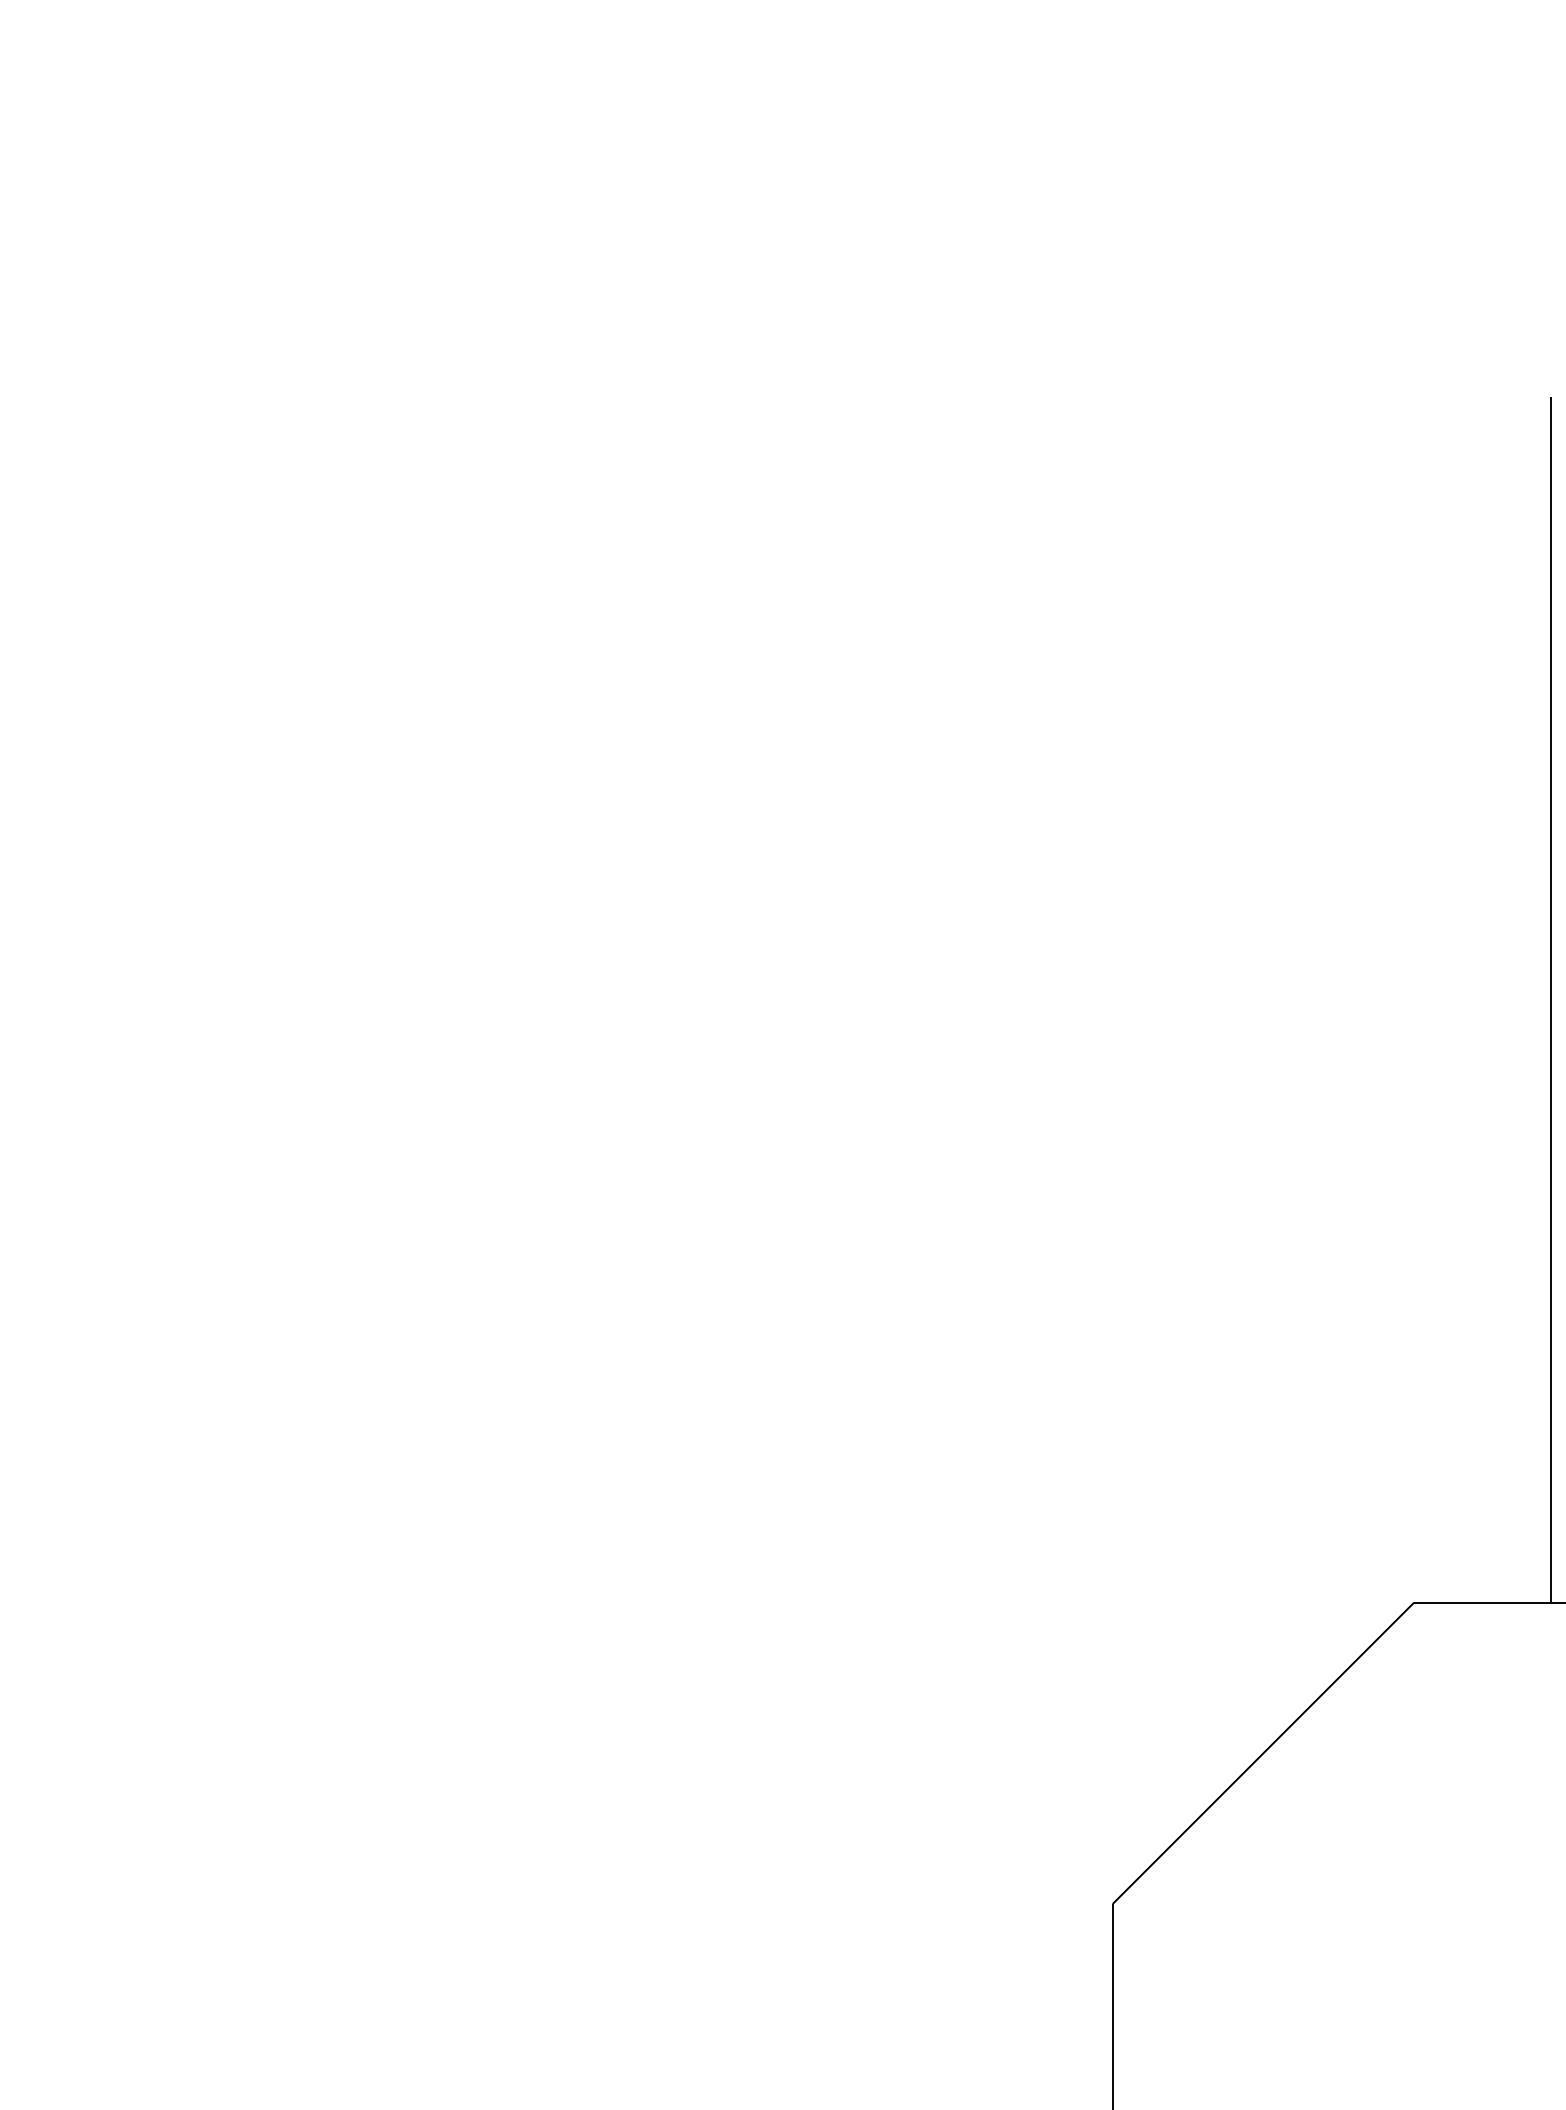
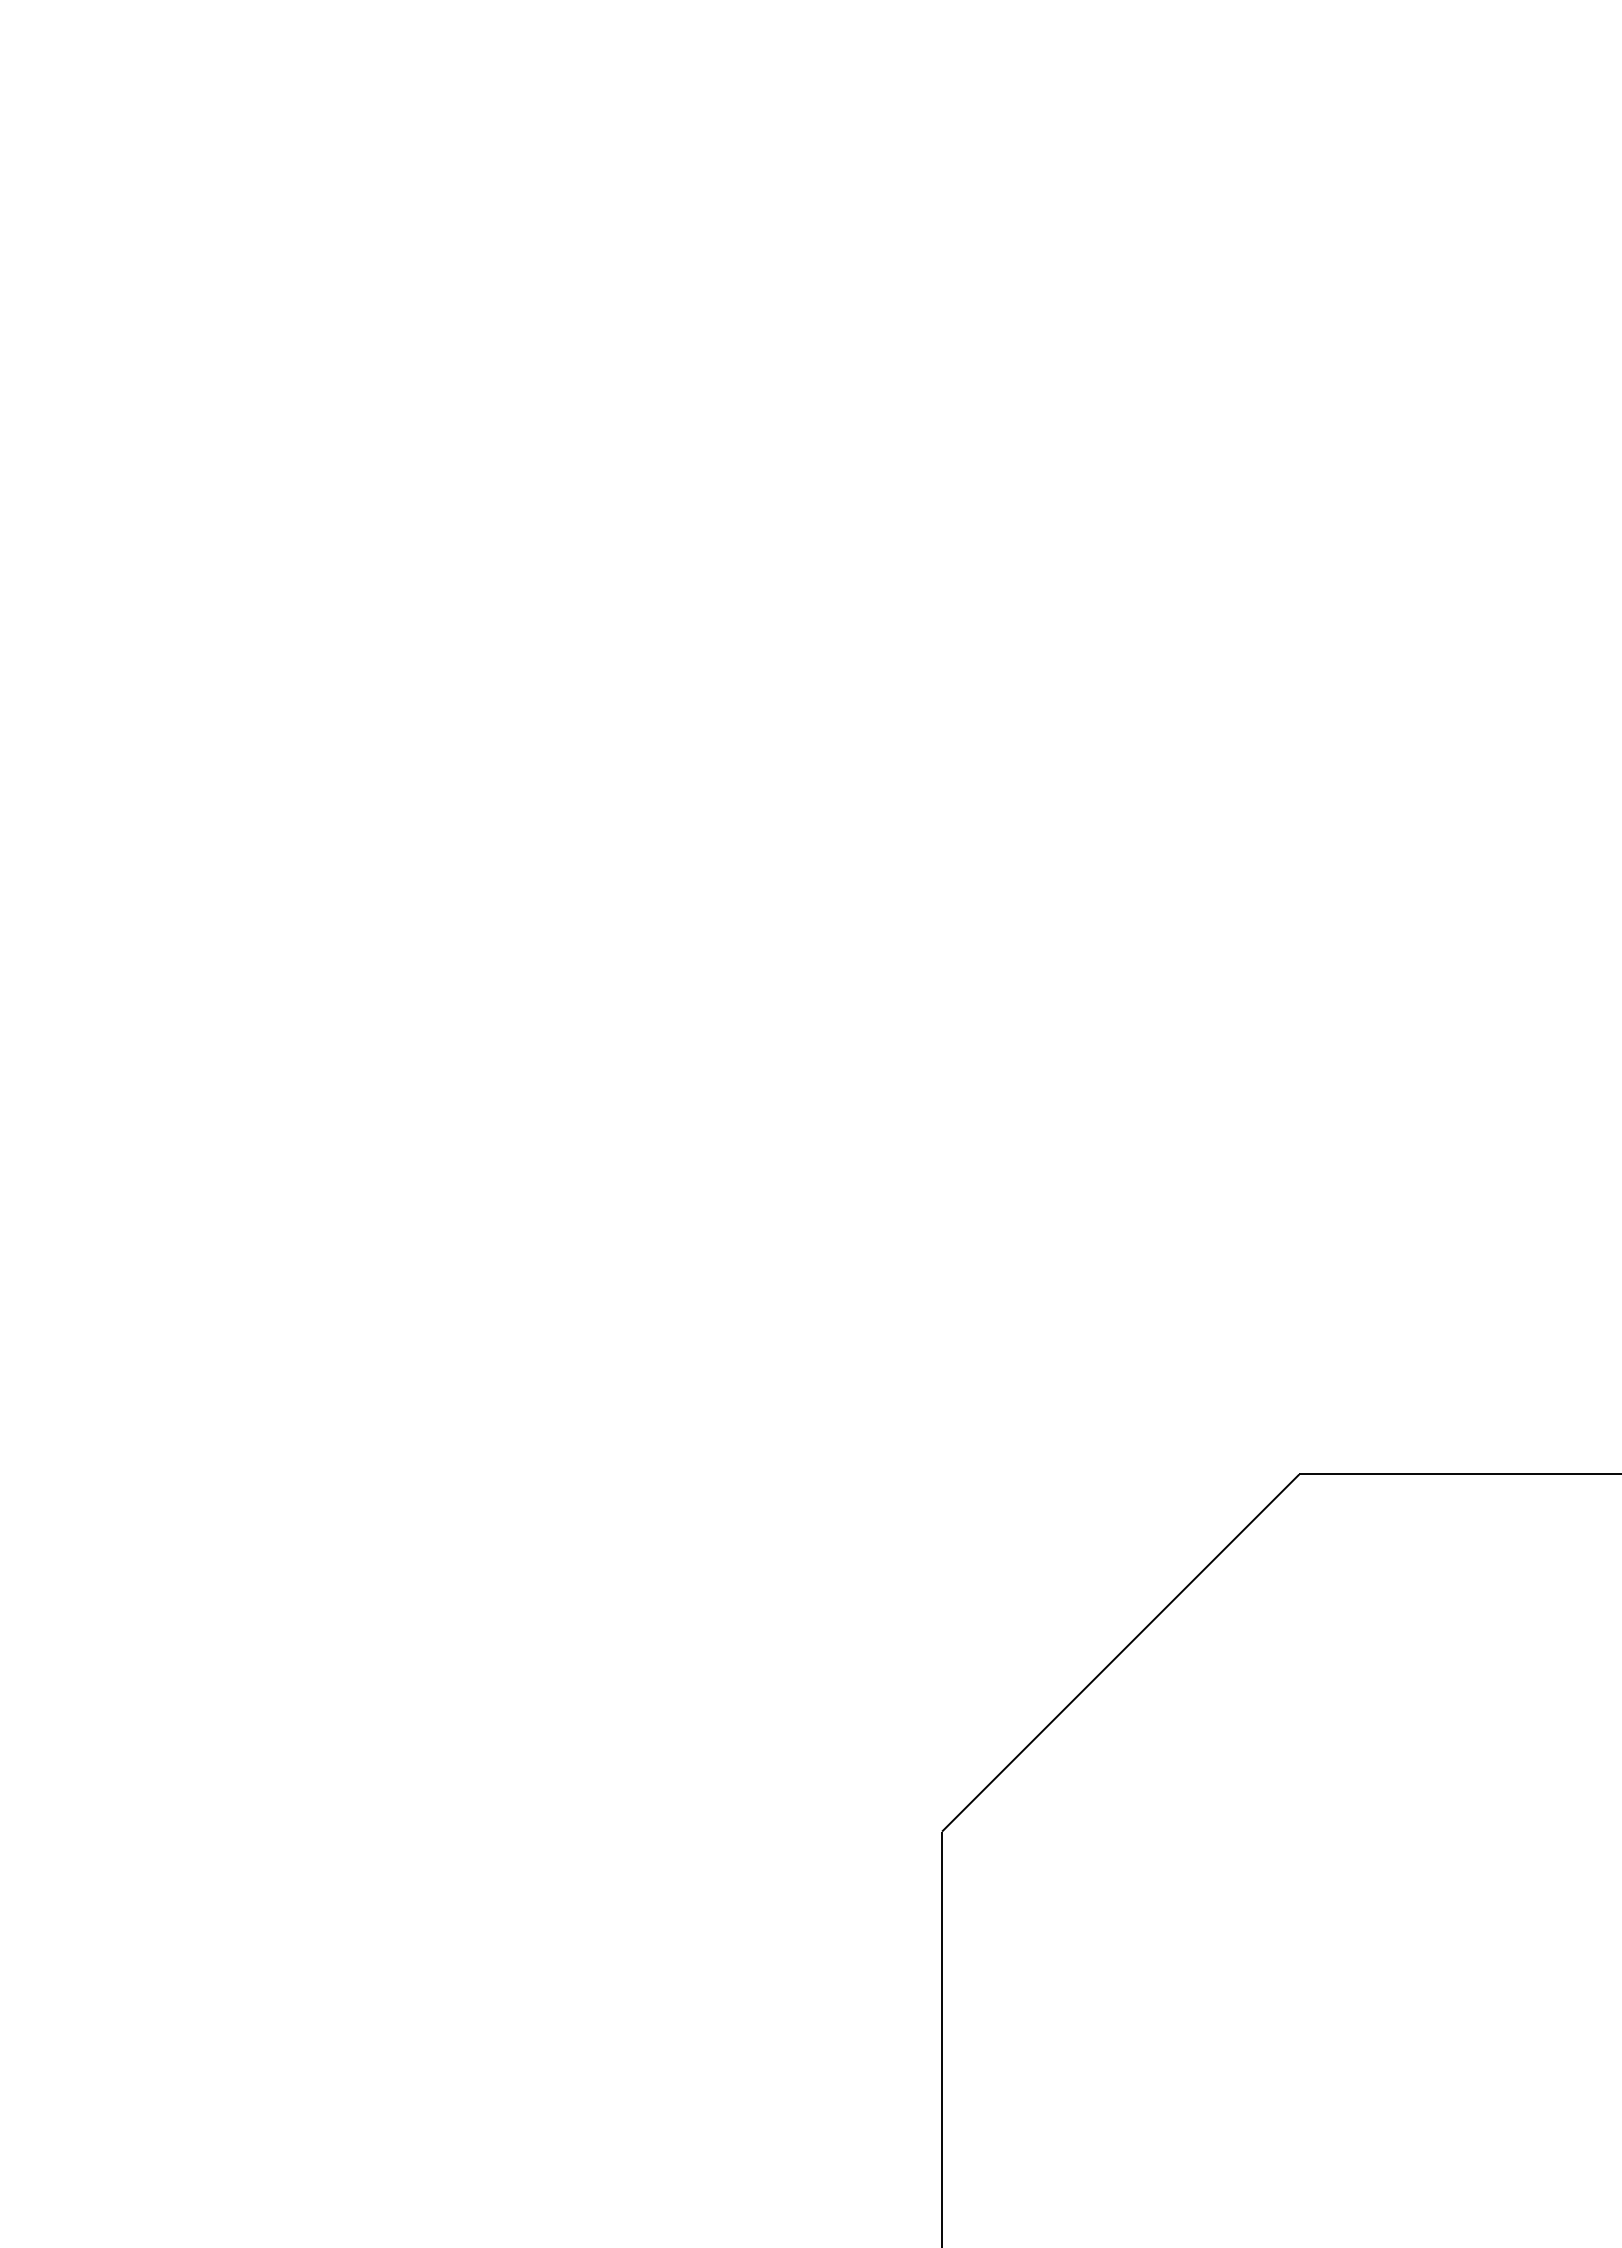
line: (1551, 999) -> (1462, 759), removed

